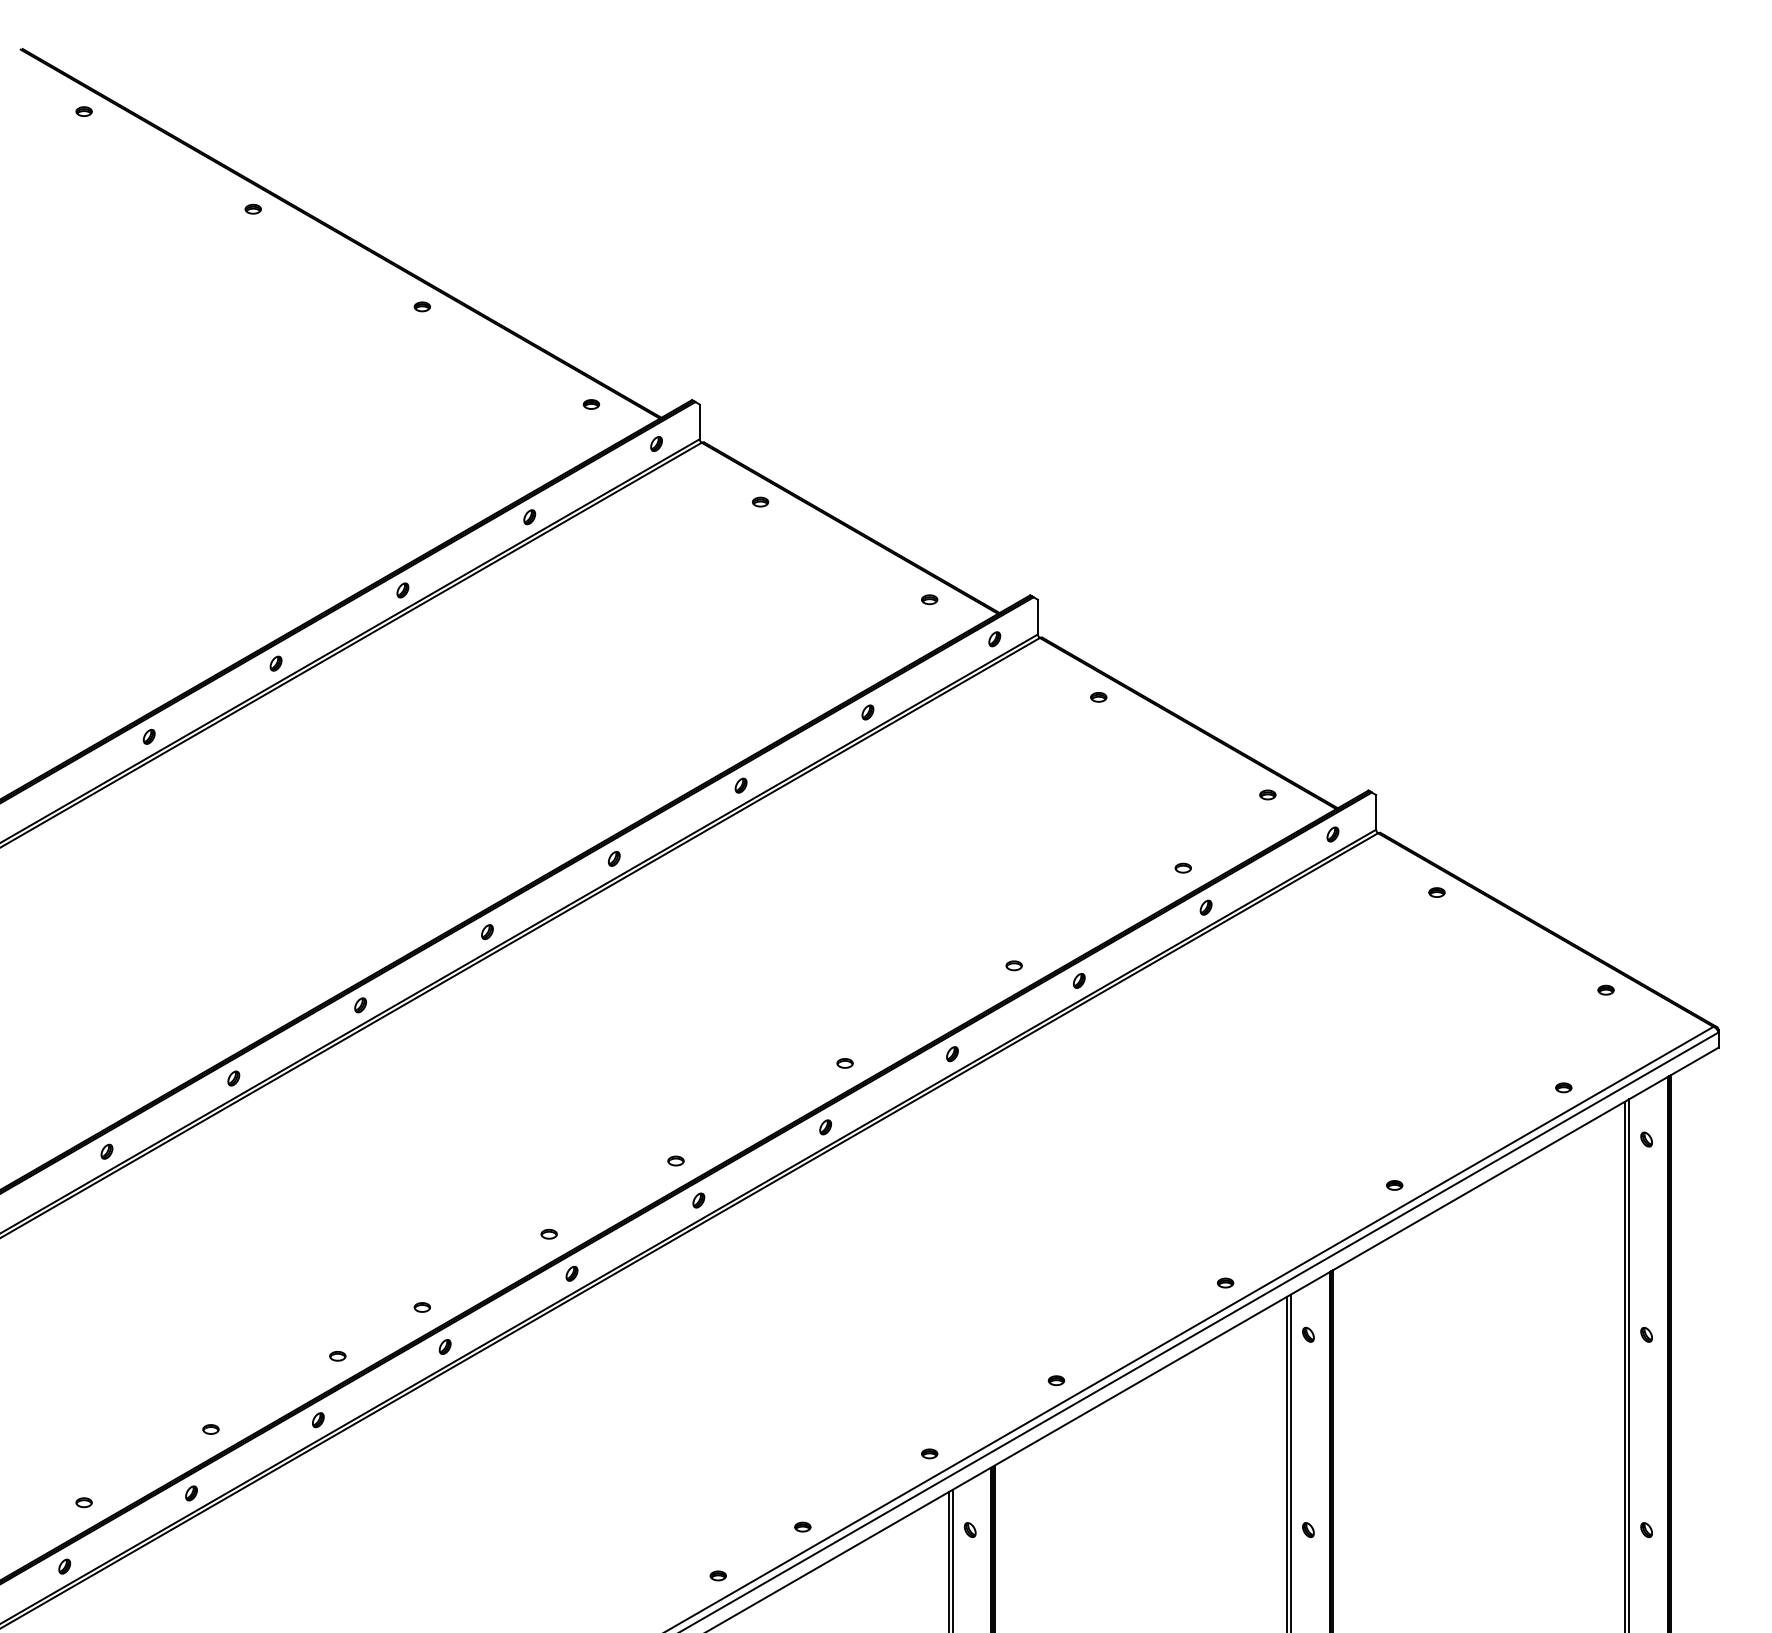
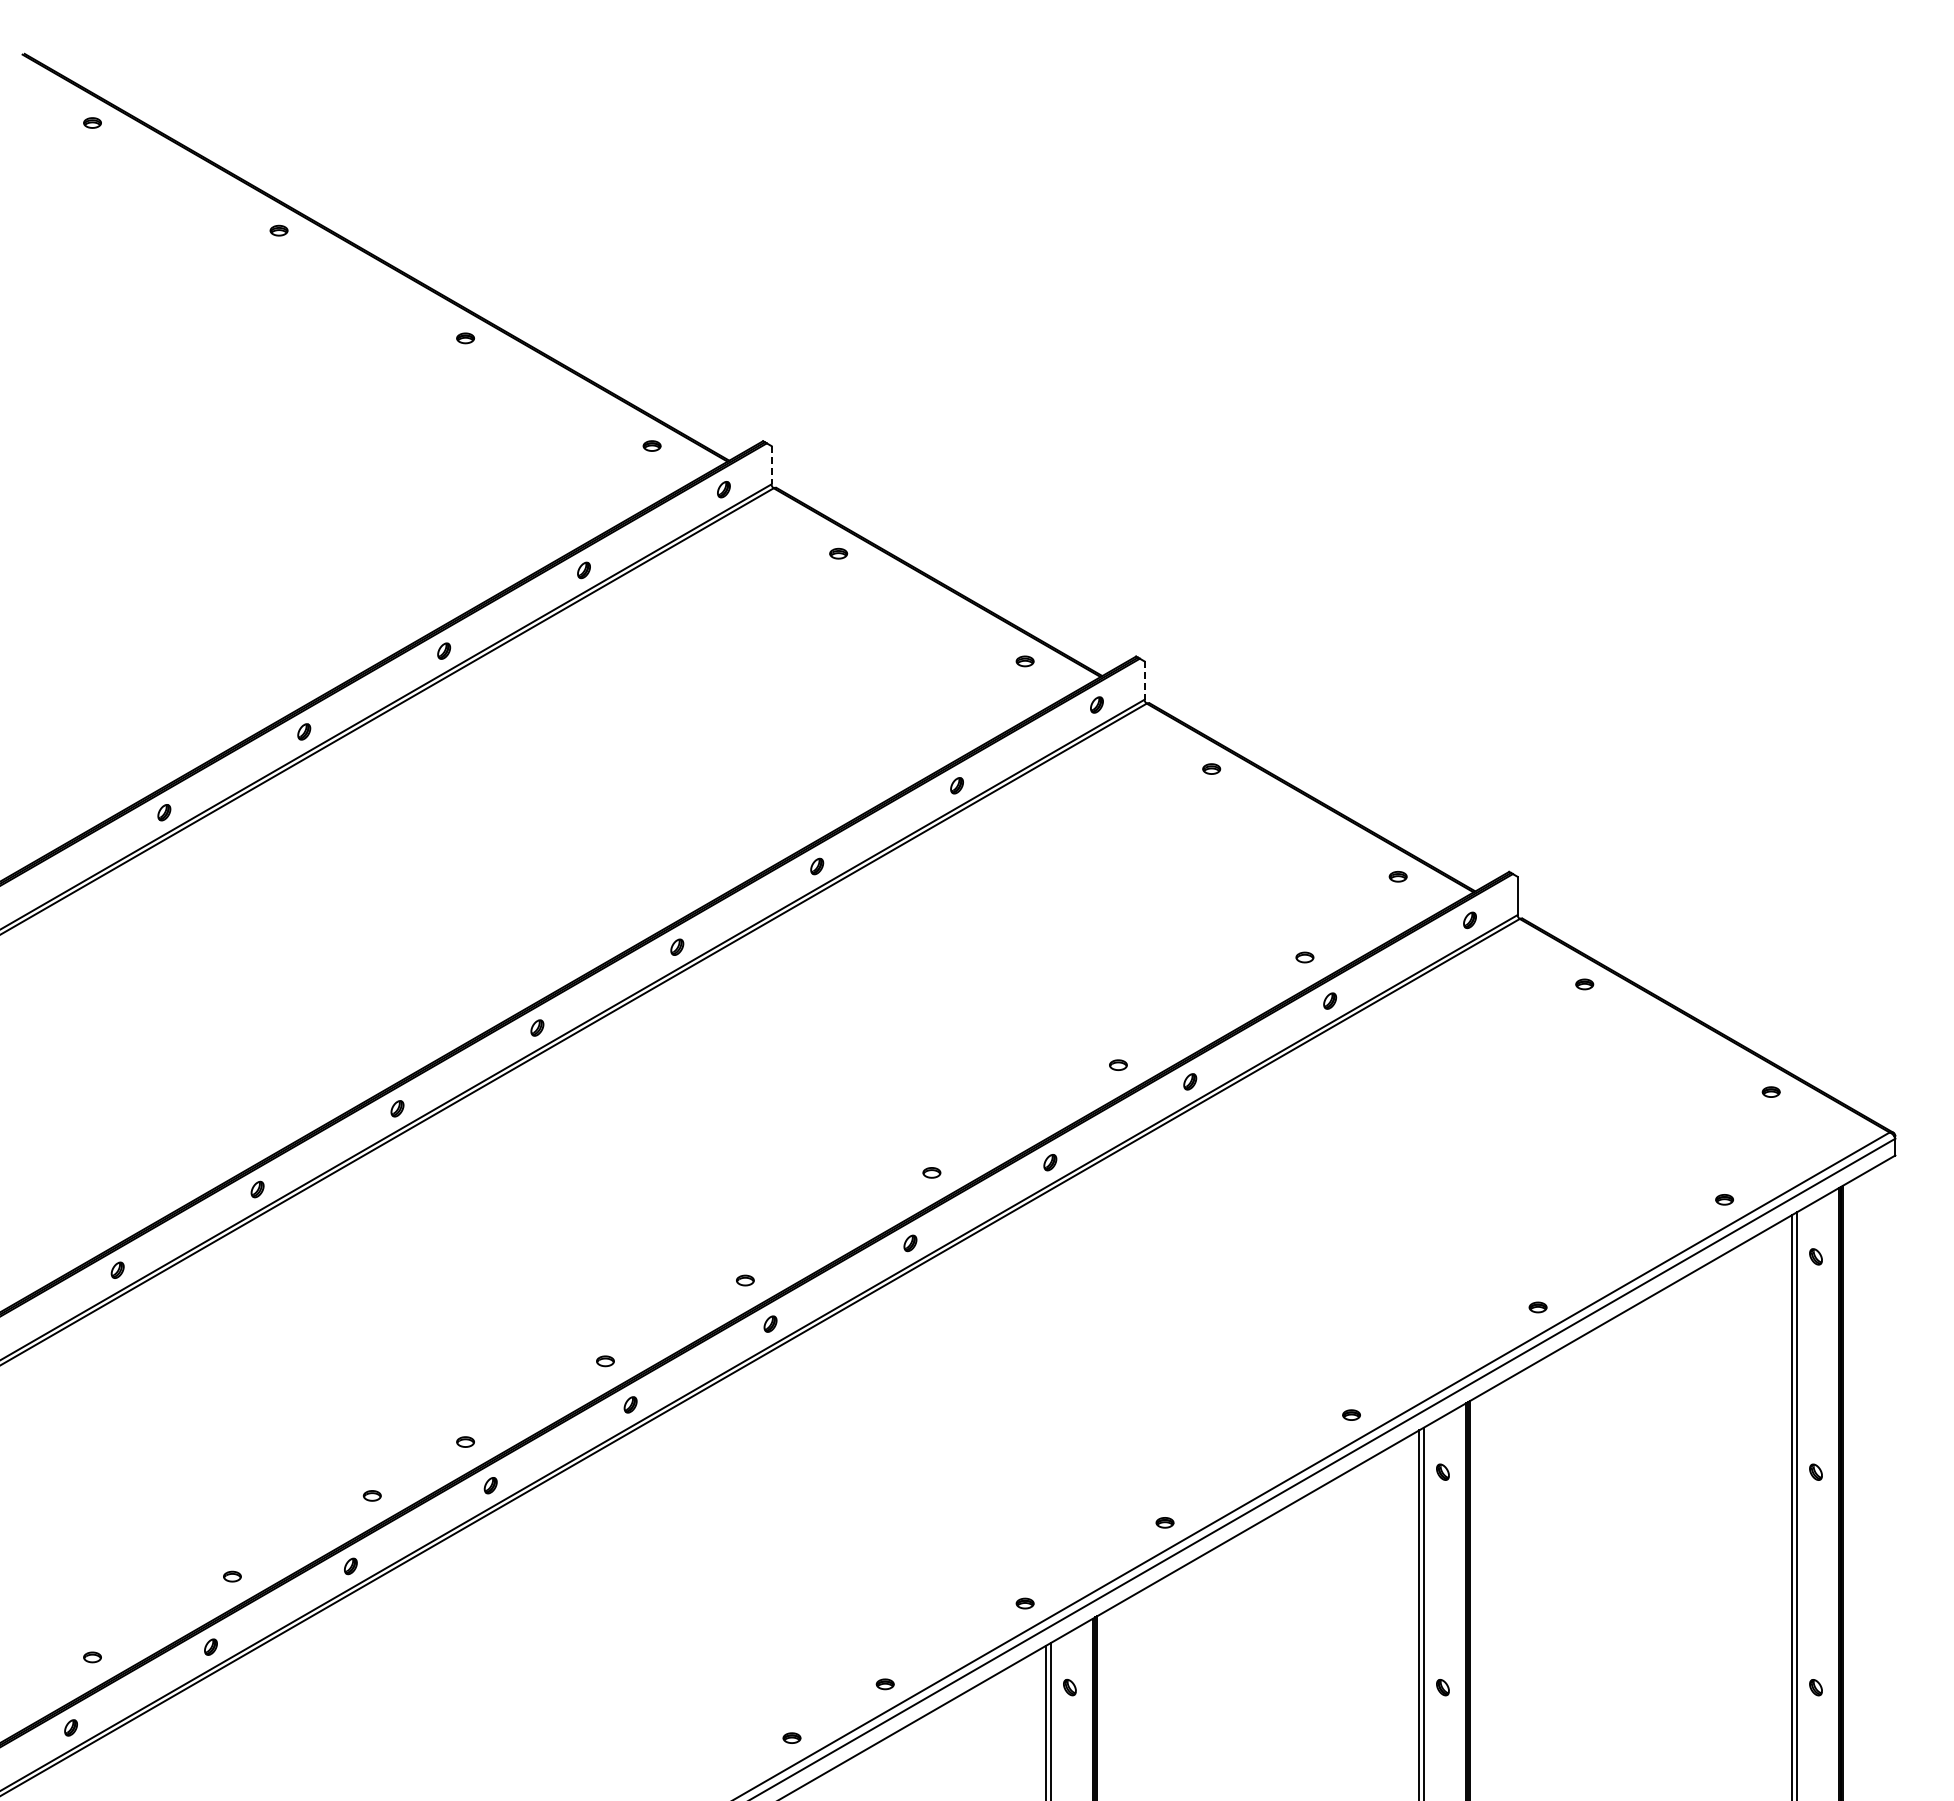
line: (699, 422) -> (771, 465), solid -> dashed
line: (1037, 617) -> (1144, 681), solid -> dashed

